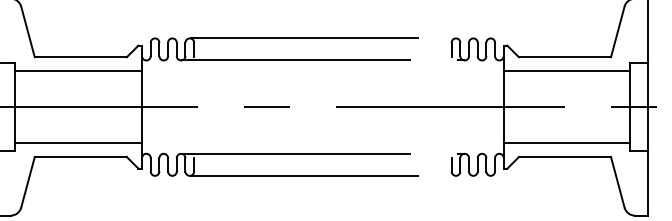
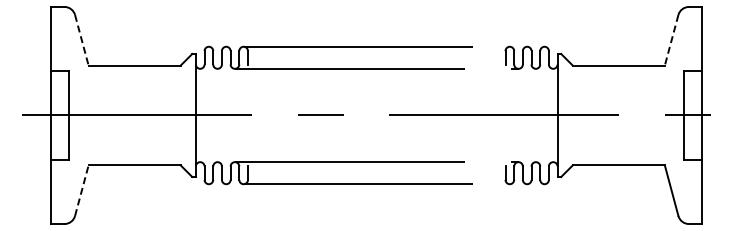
line: (27, 32) -> (81, 40), solid -> dashed
line: (617, 32) -> (671, 40), solid -> dashed
line: (78, 71) -> (132, 79), removed
line: (566, 71) -> (620, 79), removed
line: (78, 143) -> (132, 151), removed
line: (566, 143) -> (620, 151), removed
line: (27, 182) -> (81, 190), solid -> dashed

